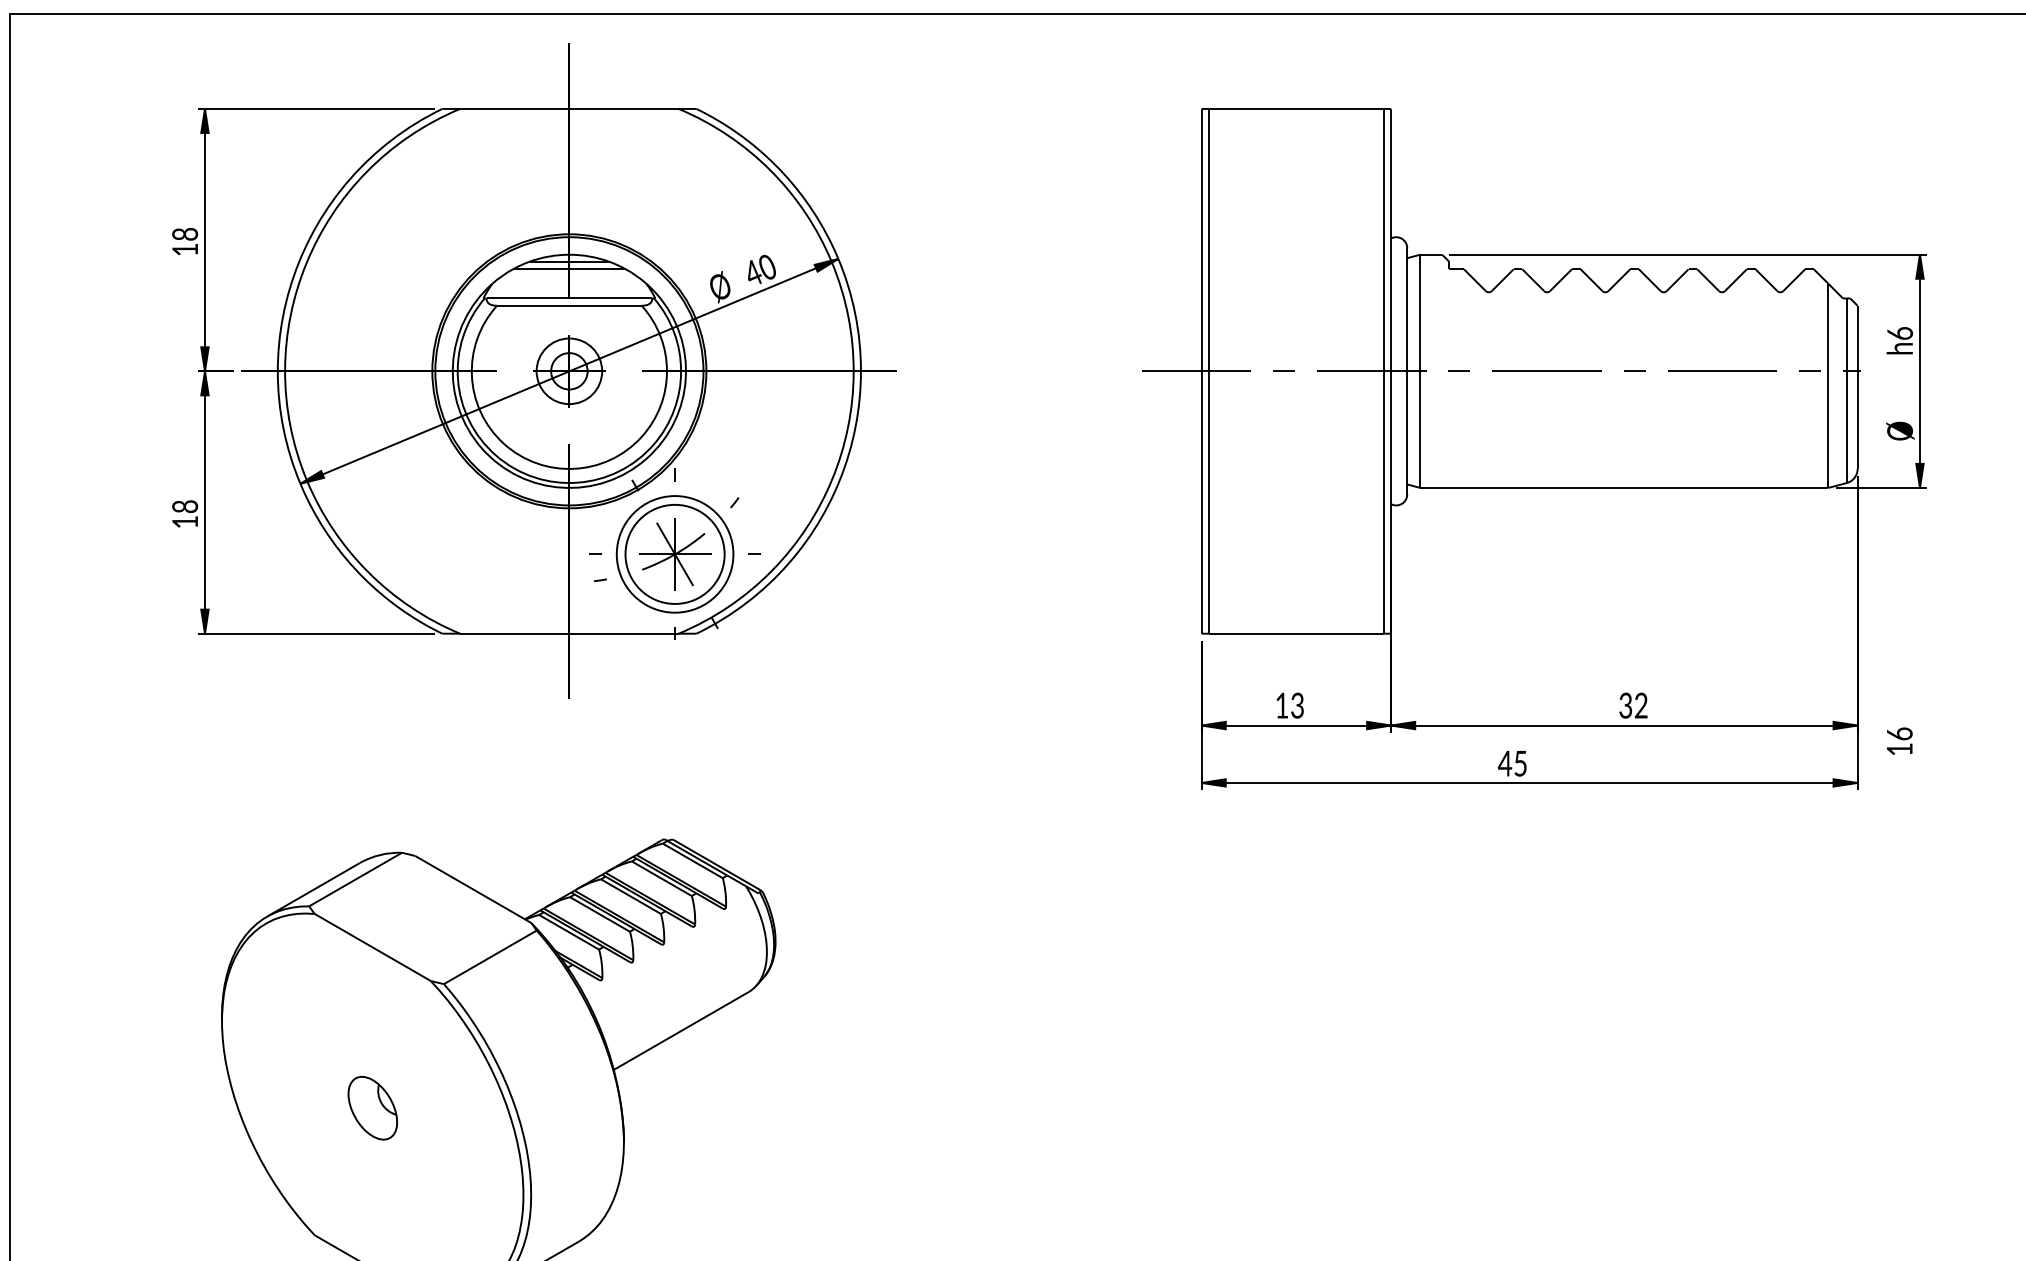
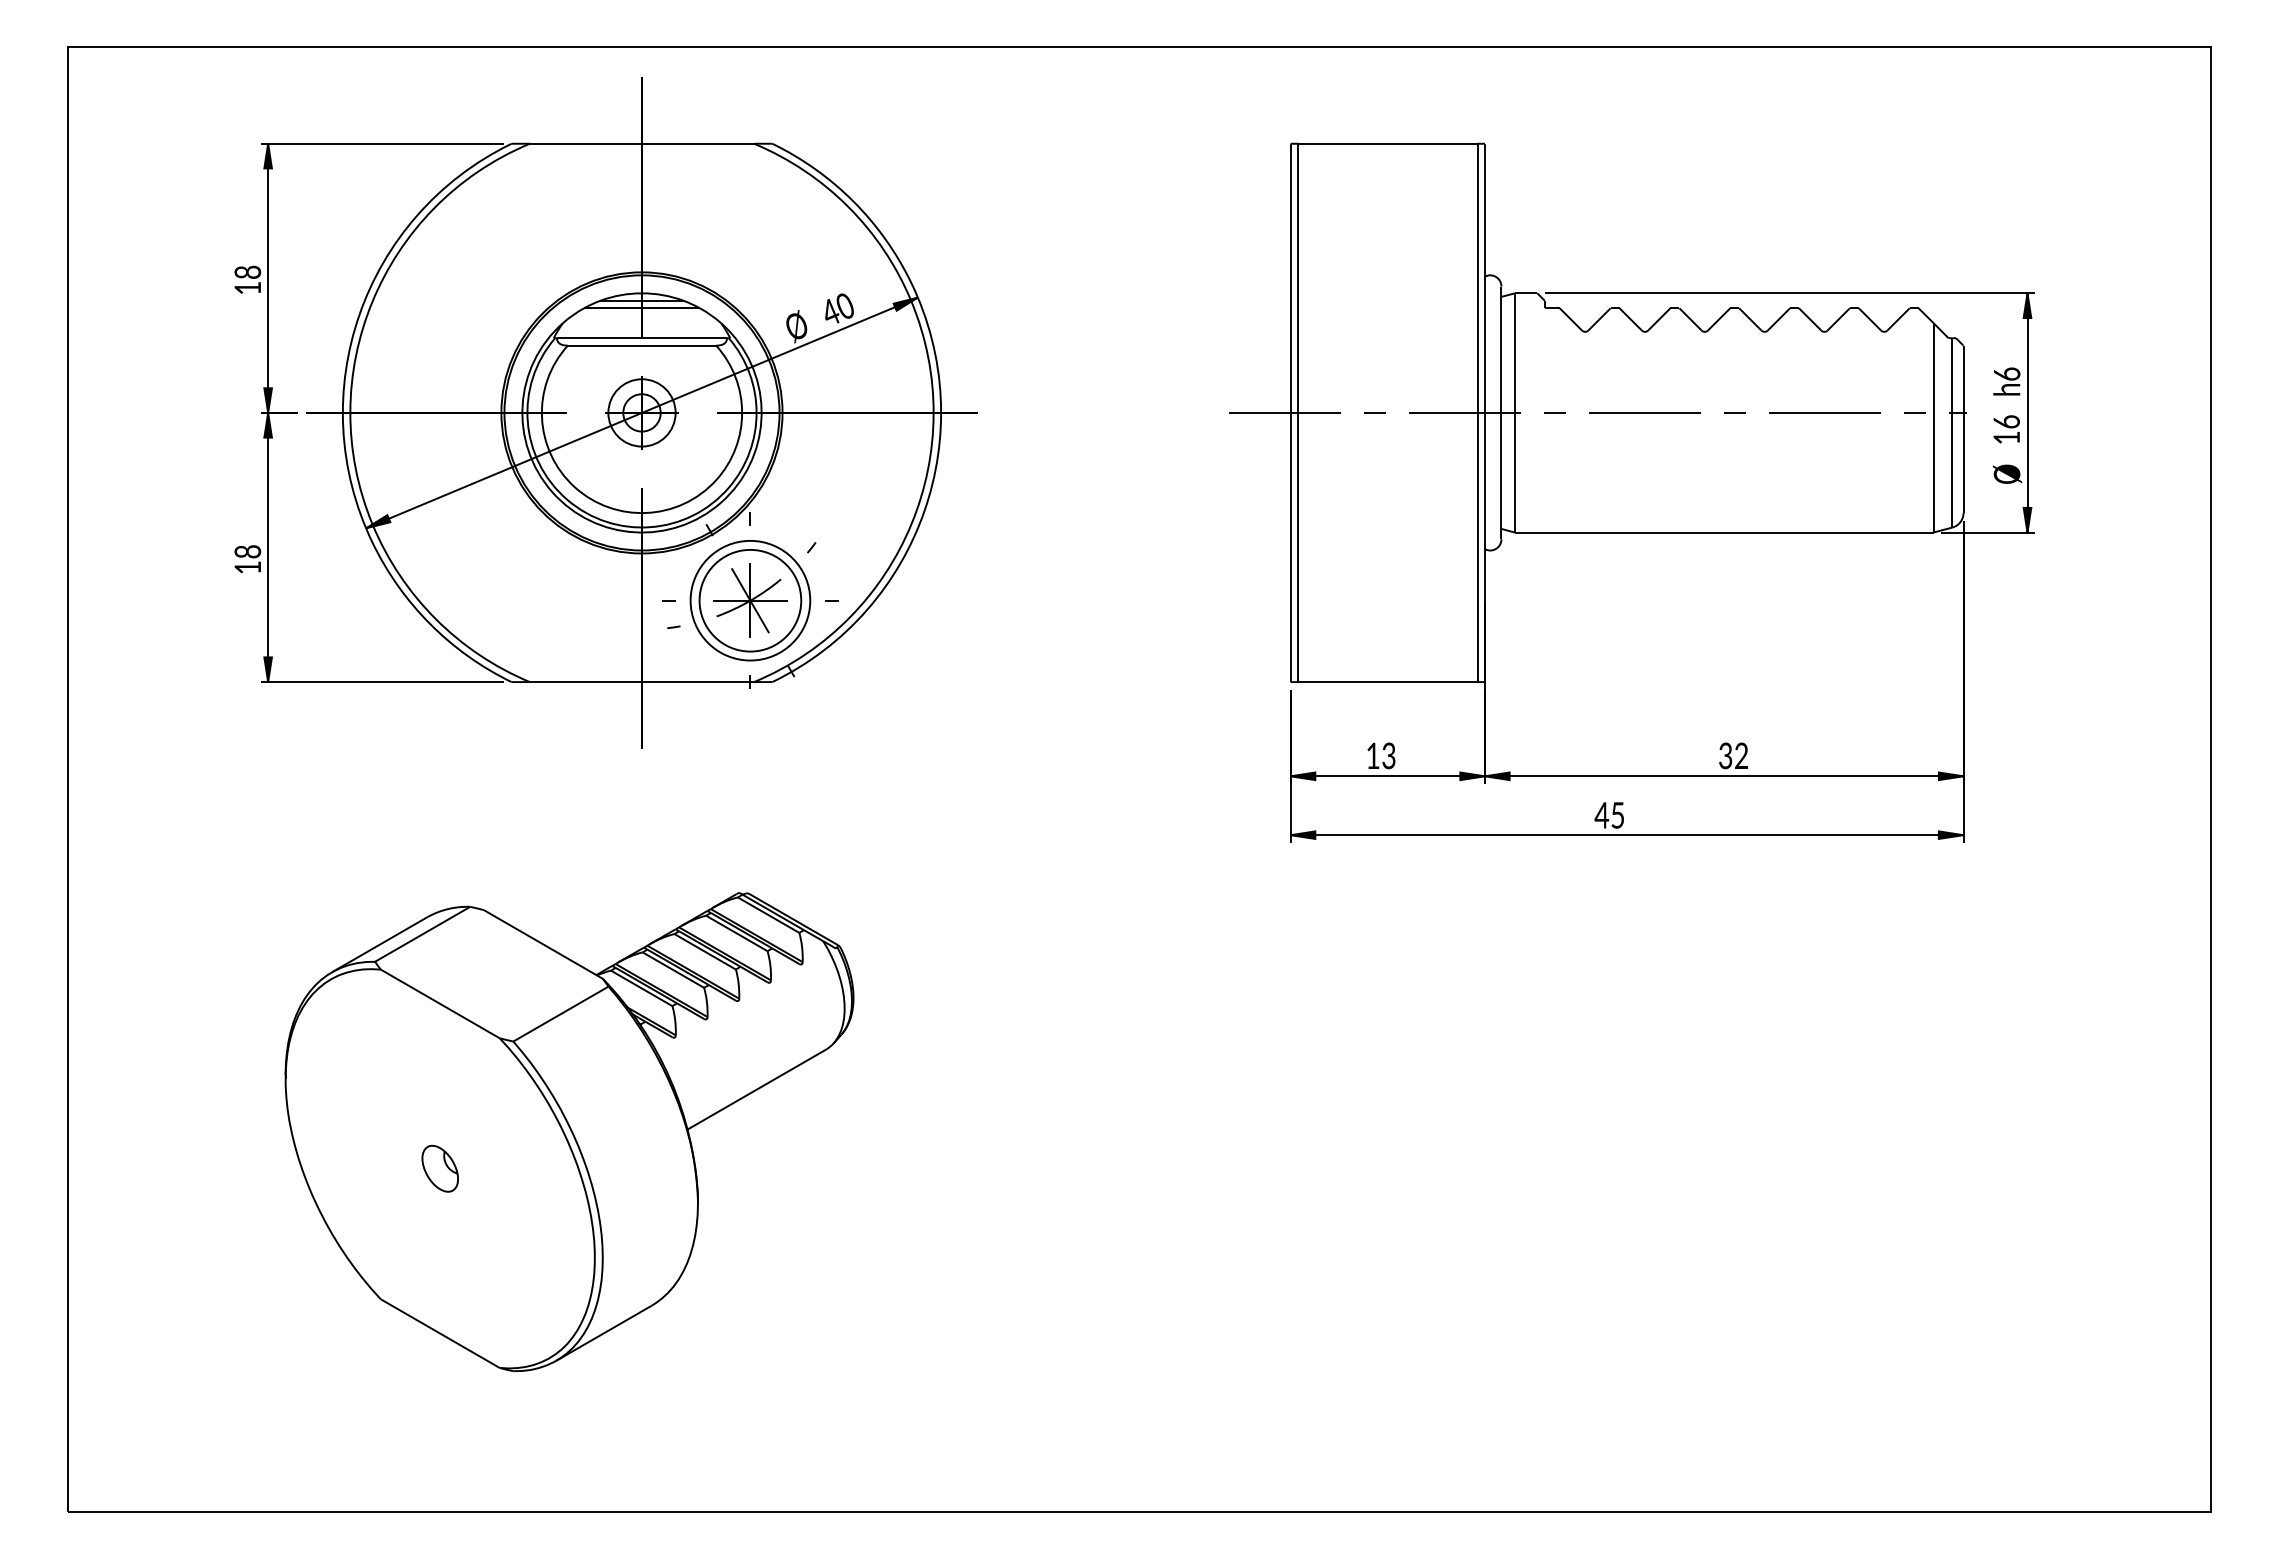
text: (1899, 741) -> (2006, 429), moved
part: (372, 1107) -> (439, 1168), size x0.71

